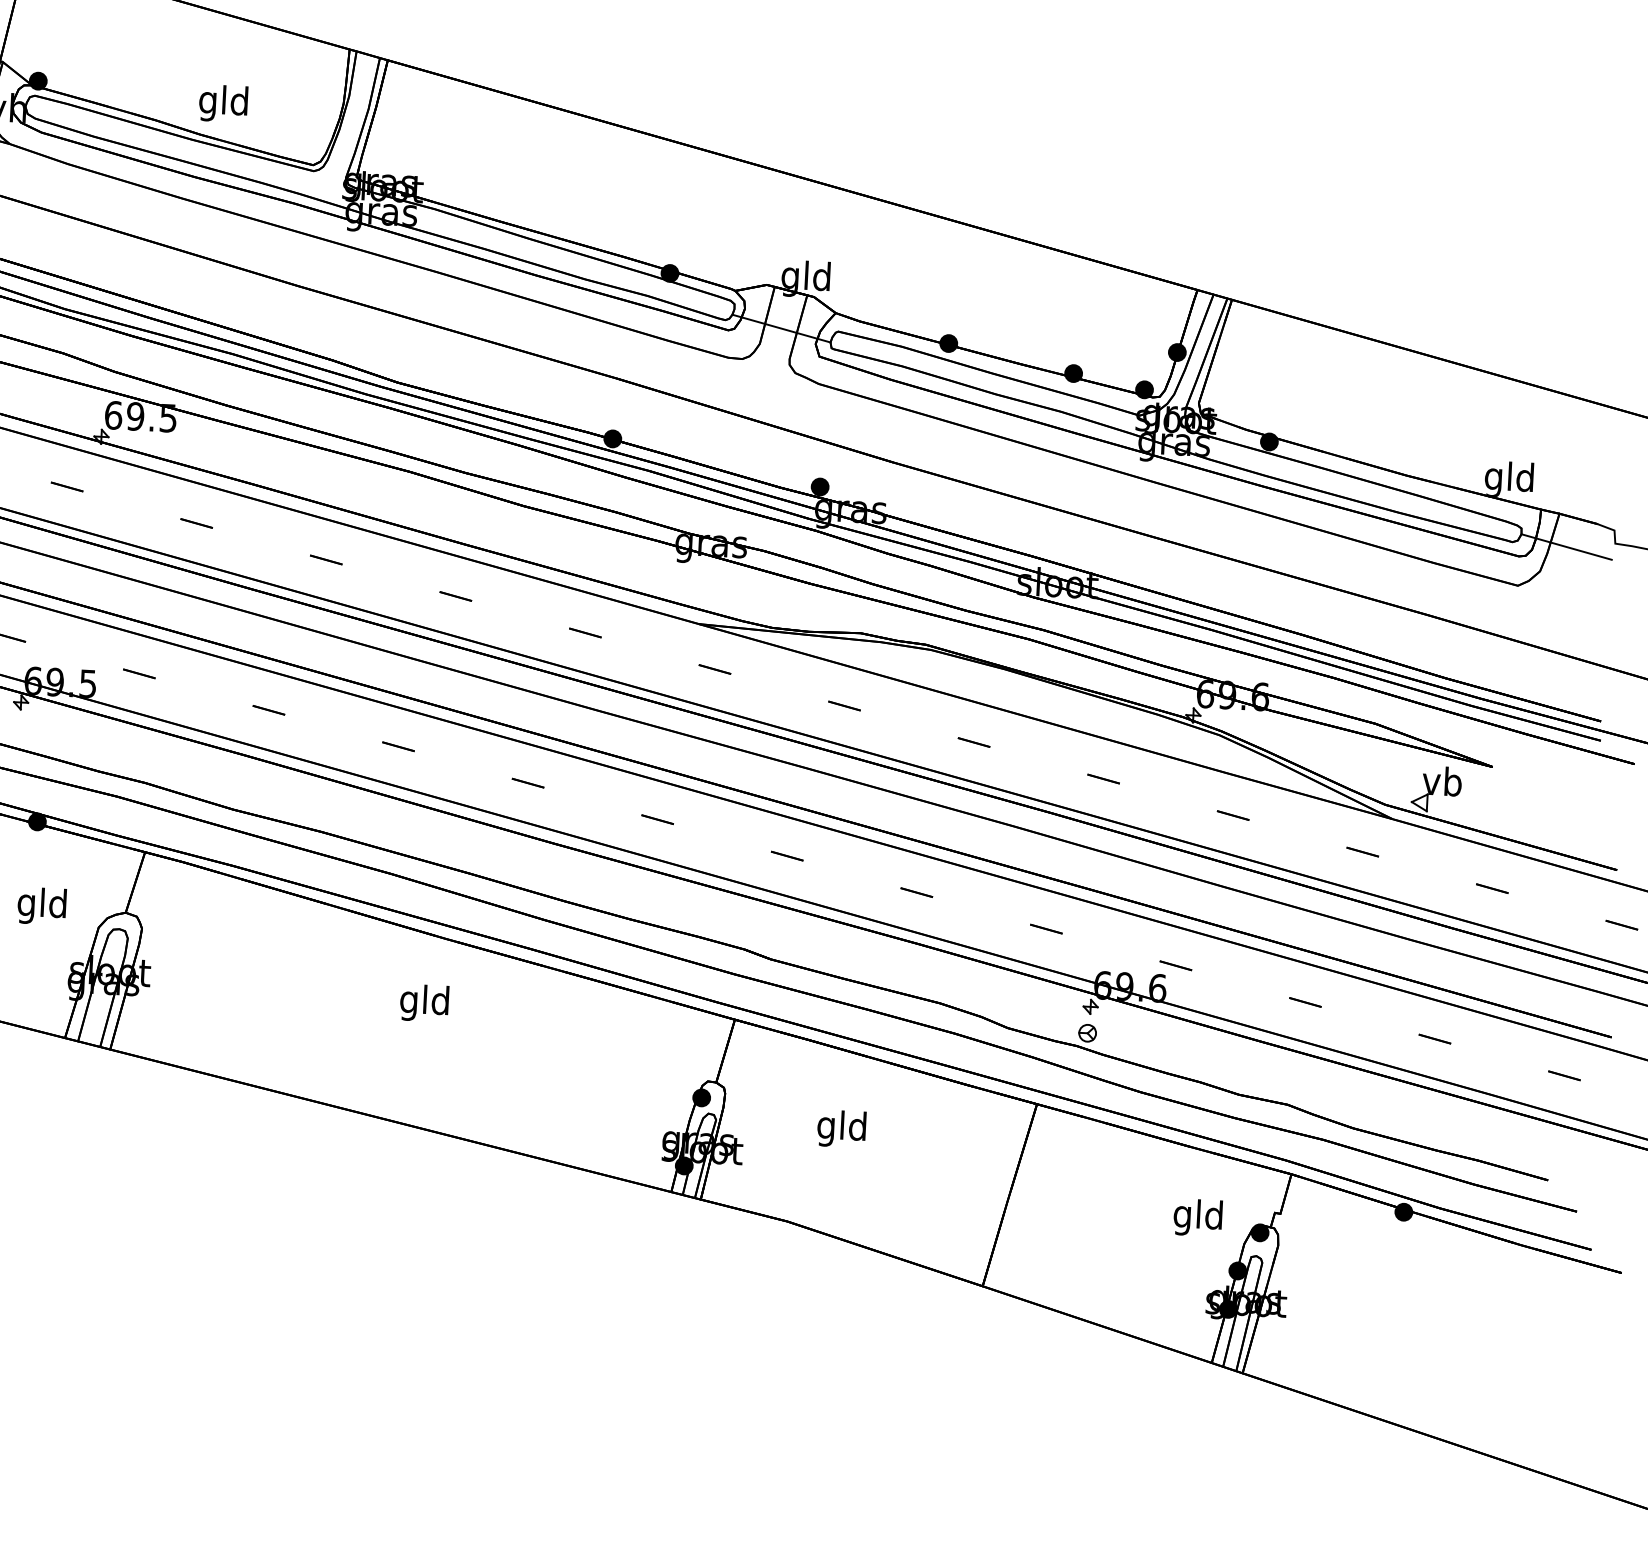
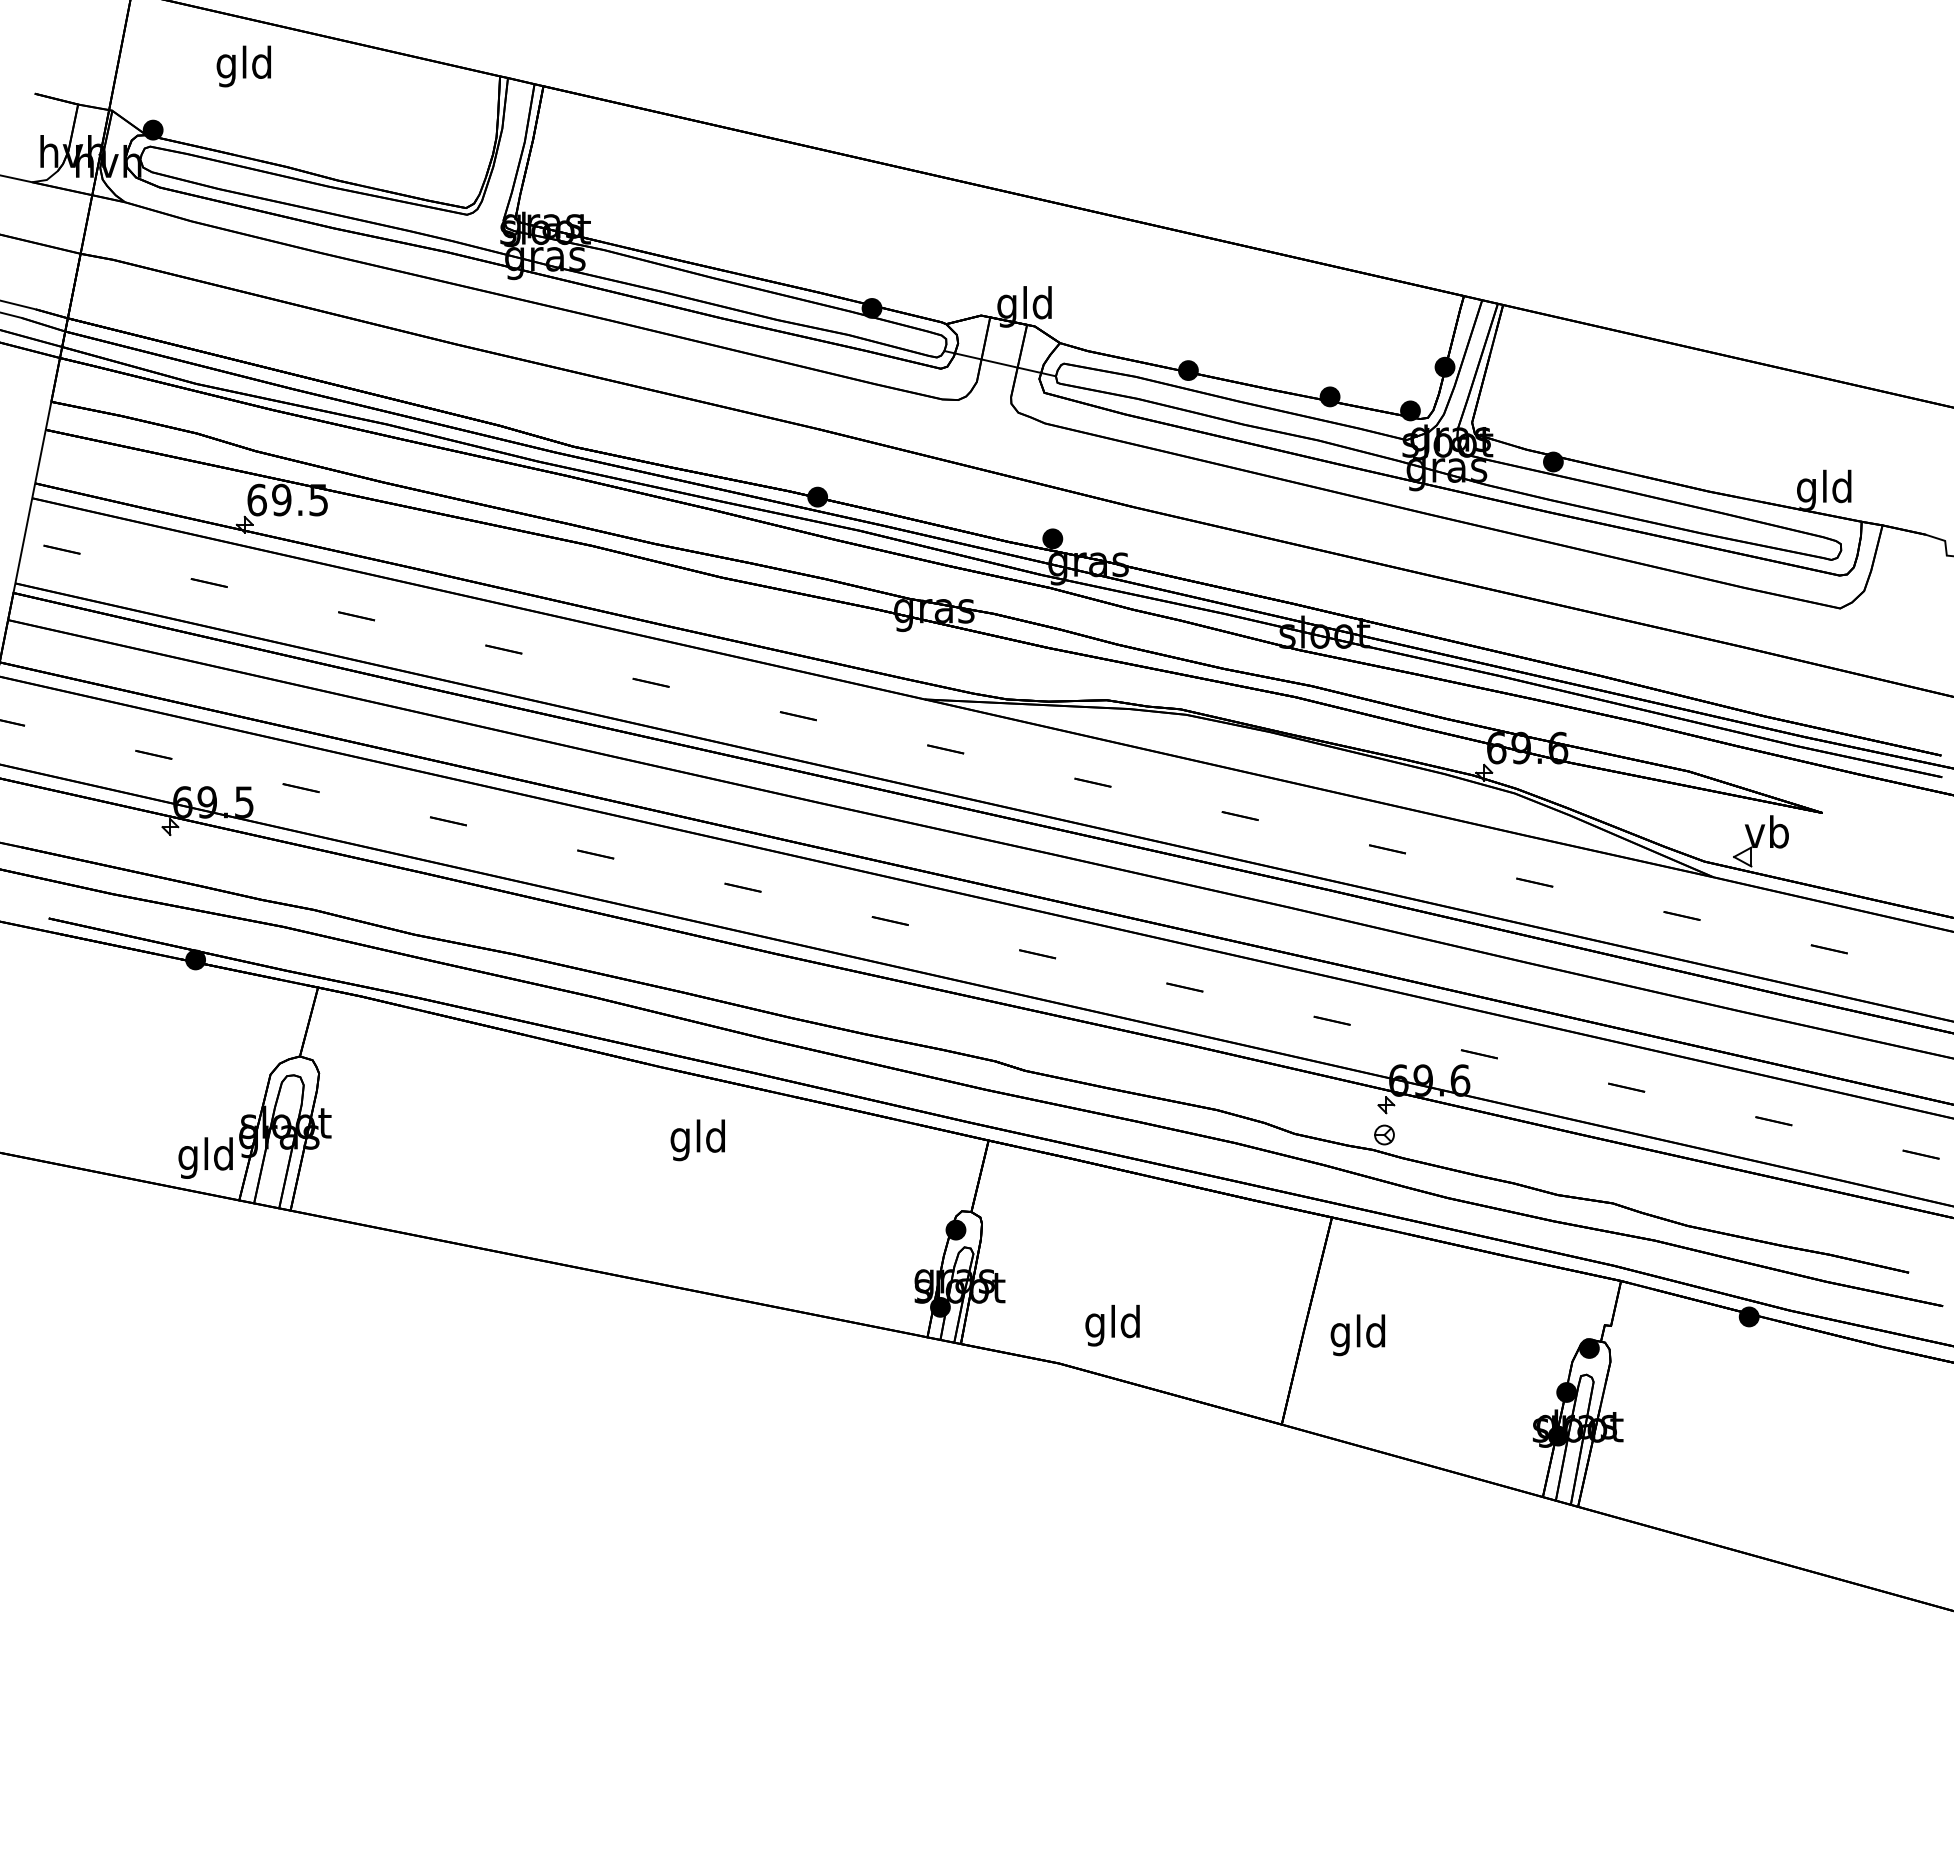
text: (223, 103) -> (243, 66), moved
line: (1566, 546) -> (1892, 561), removed
text: (41, 905) -> (205, 1157), moved
text: (424, 1003) -> (697, 1140), moved
text: (841, 1128) -> (1112, 1325), moved
text: (1197, 1217) -> (1357, 1335), moved

